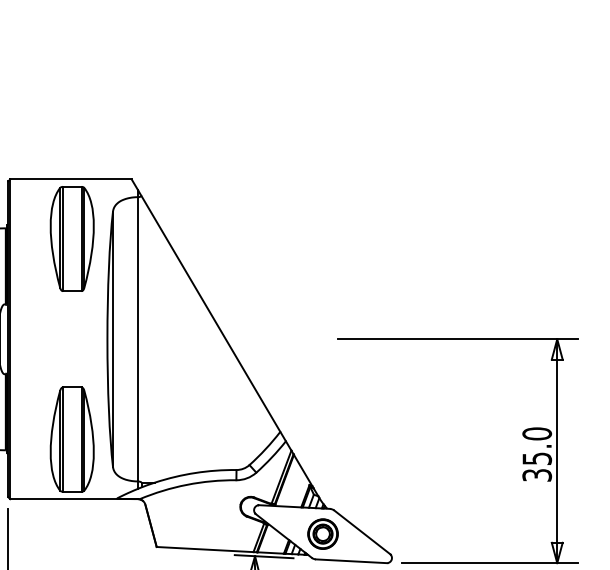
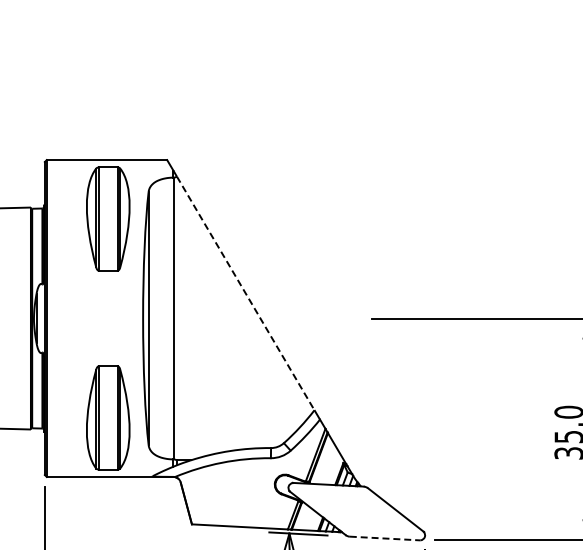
line: (210, 313) -> (245, 292), solid -> dashed
part: (322, 533) -> (356, 510), removed
line: (351, 561) -> (385, 538), solid -> dashed

